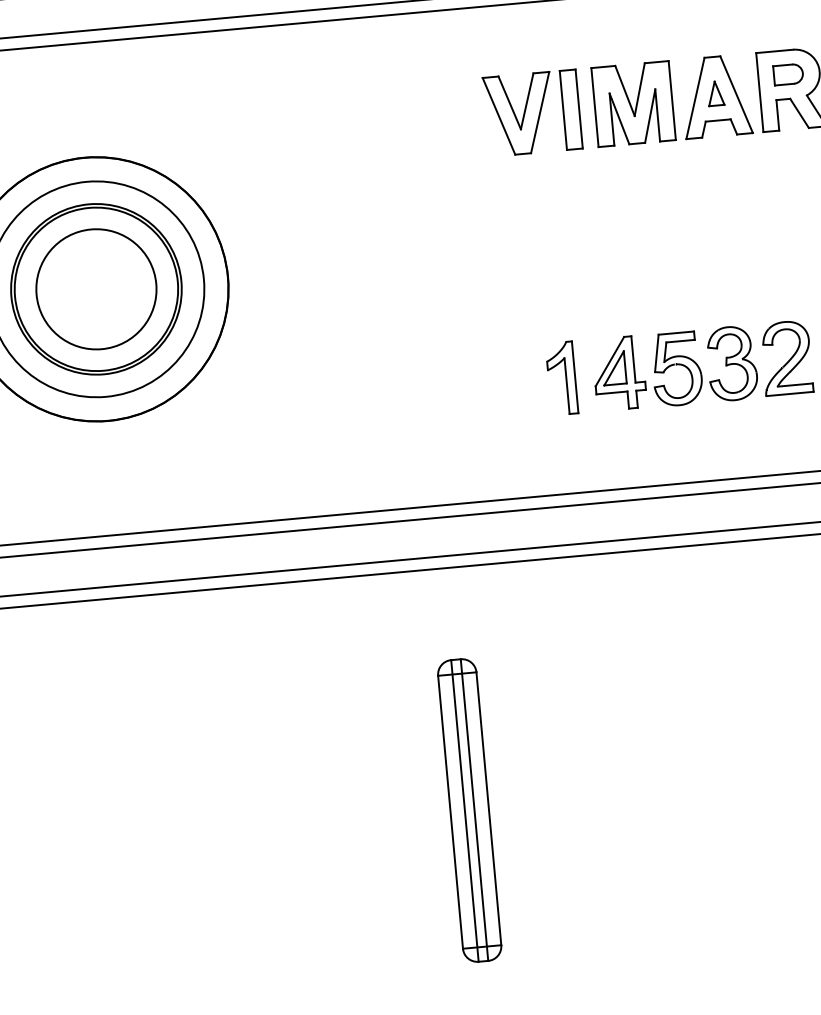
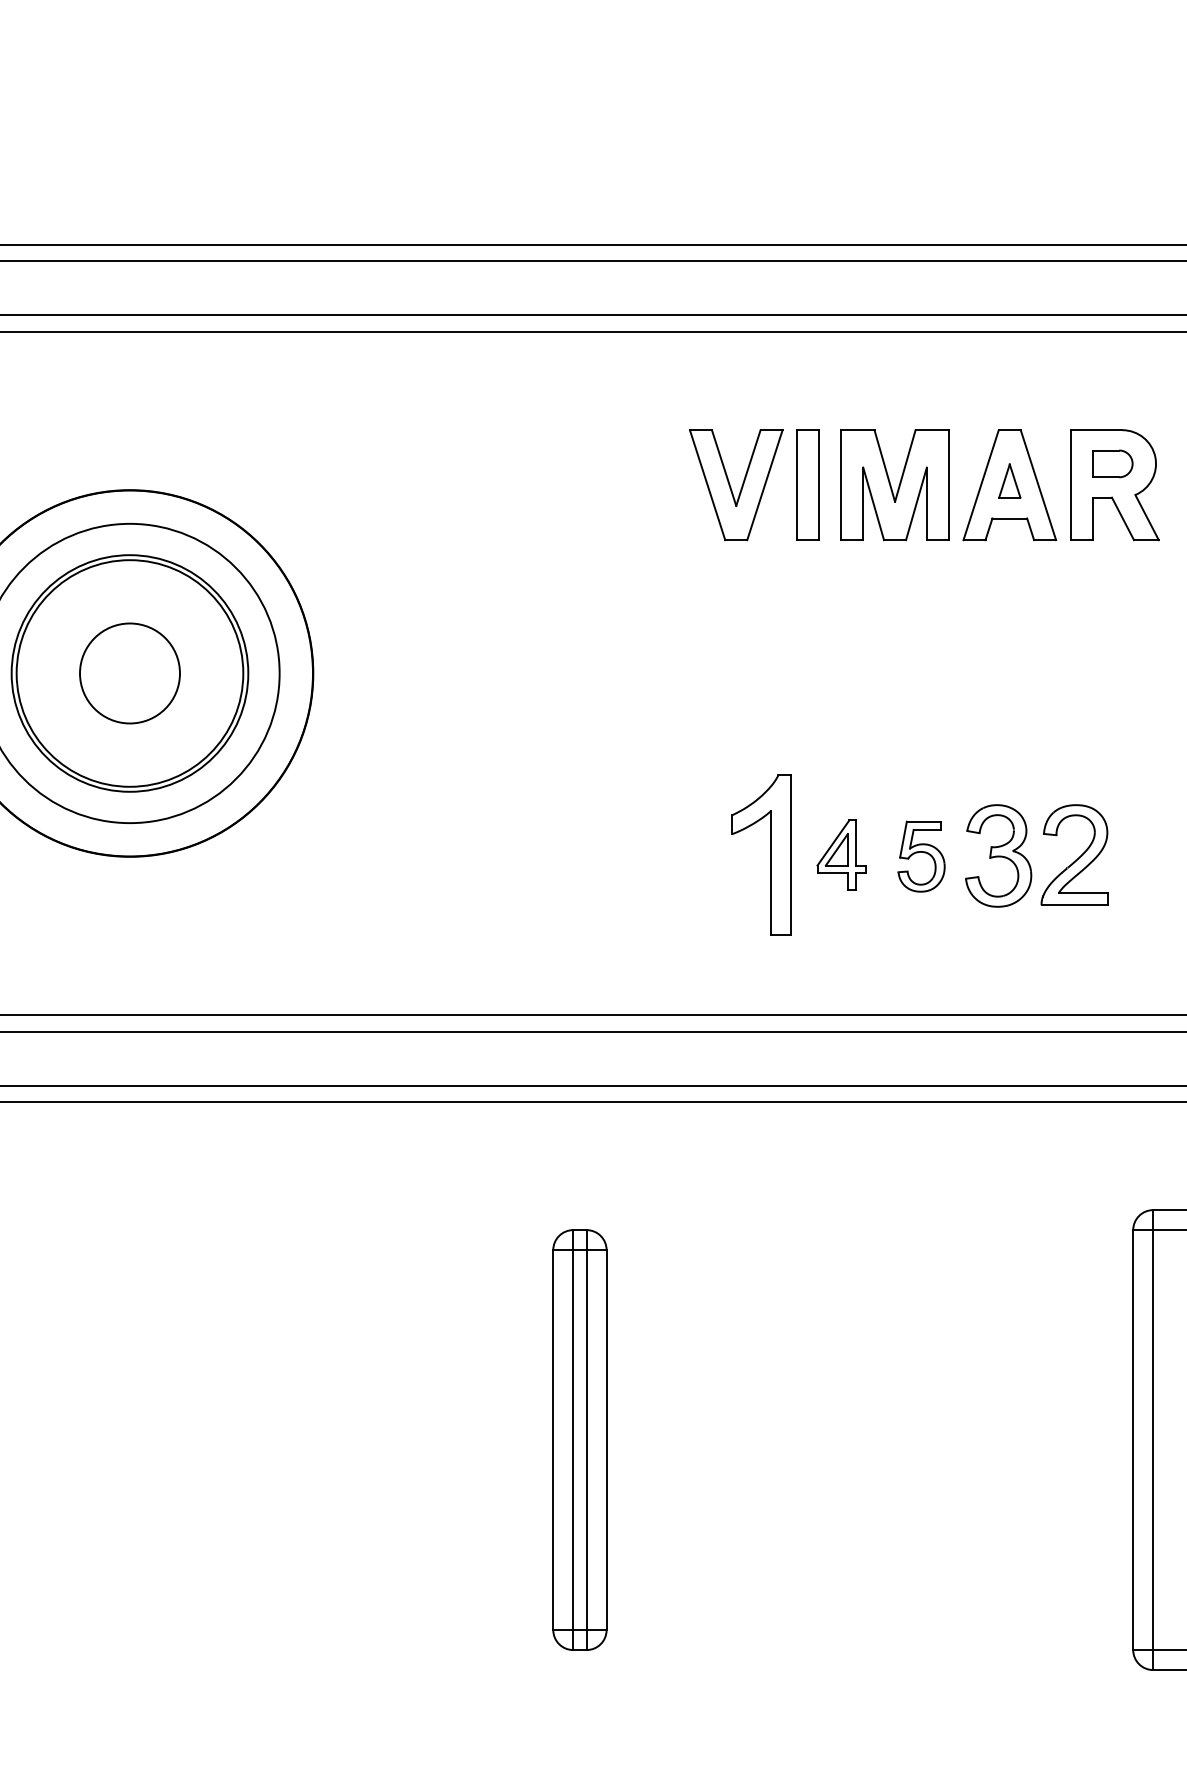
circle: (96, 289) -> (129, 673), size x0.6
part: (676, 369) -> (921, 856), size x0.7
part: (619, 372) -> (841, 854), size x0.7
part: (561, 378) -> (761, 854), size x1.6

